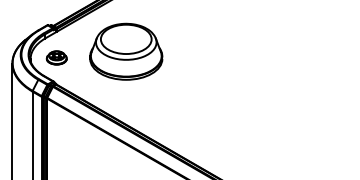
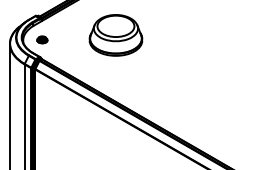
part: (125, 51) -> (115, 35), moved
part: (57, 57) -> (42, 39), size x0.7

